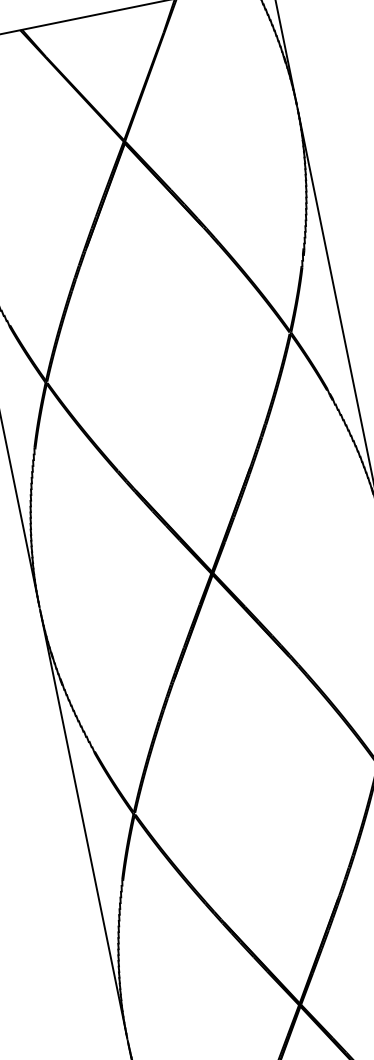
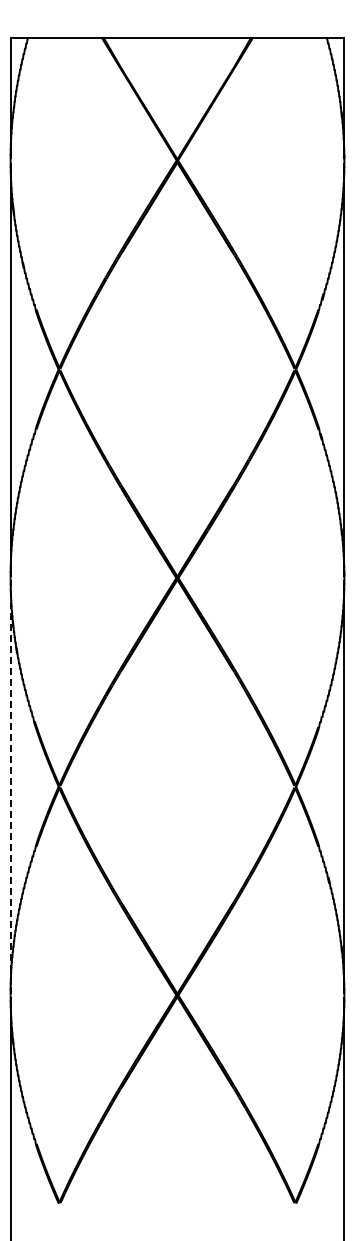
line: (83, 824) -> (10, 786), solid -> dashed

